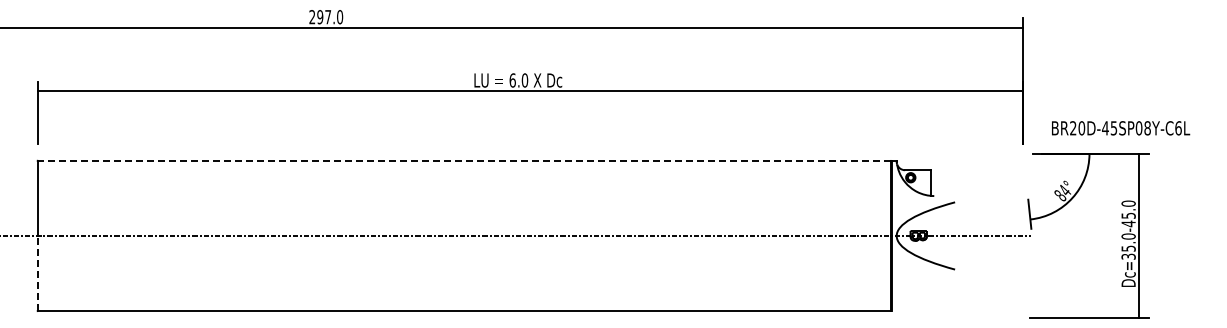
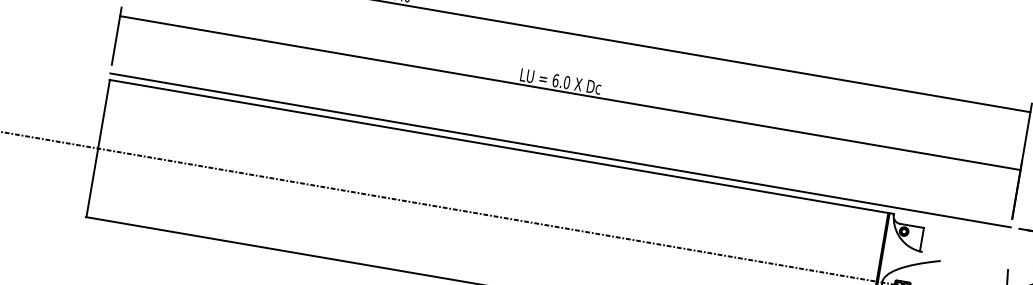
line: (530, 153) -> (560, 150), added
line: (463, 160) -> (498, 146), dashed -> solid
line: (38, 273) -> (92, 182), dashed -> solid

